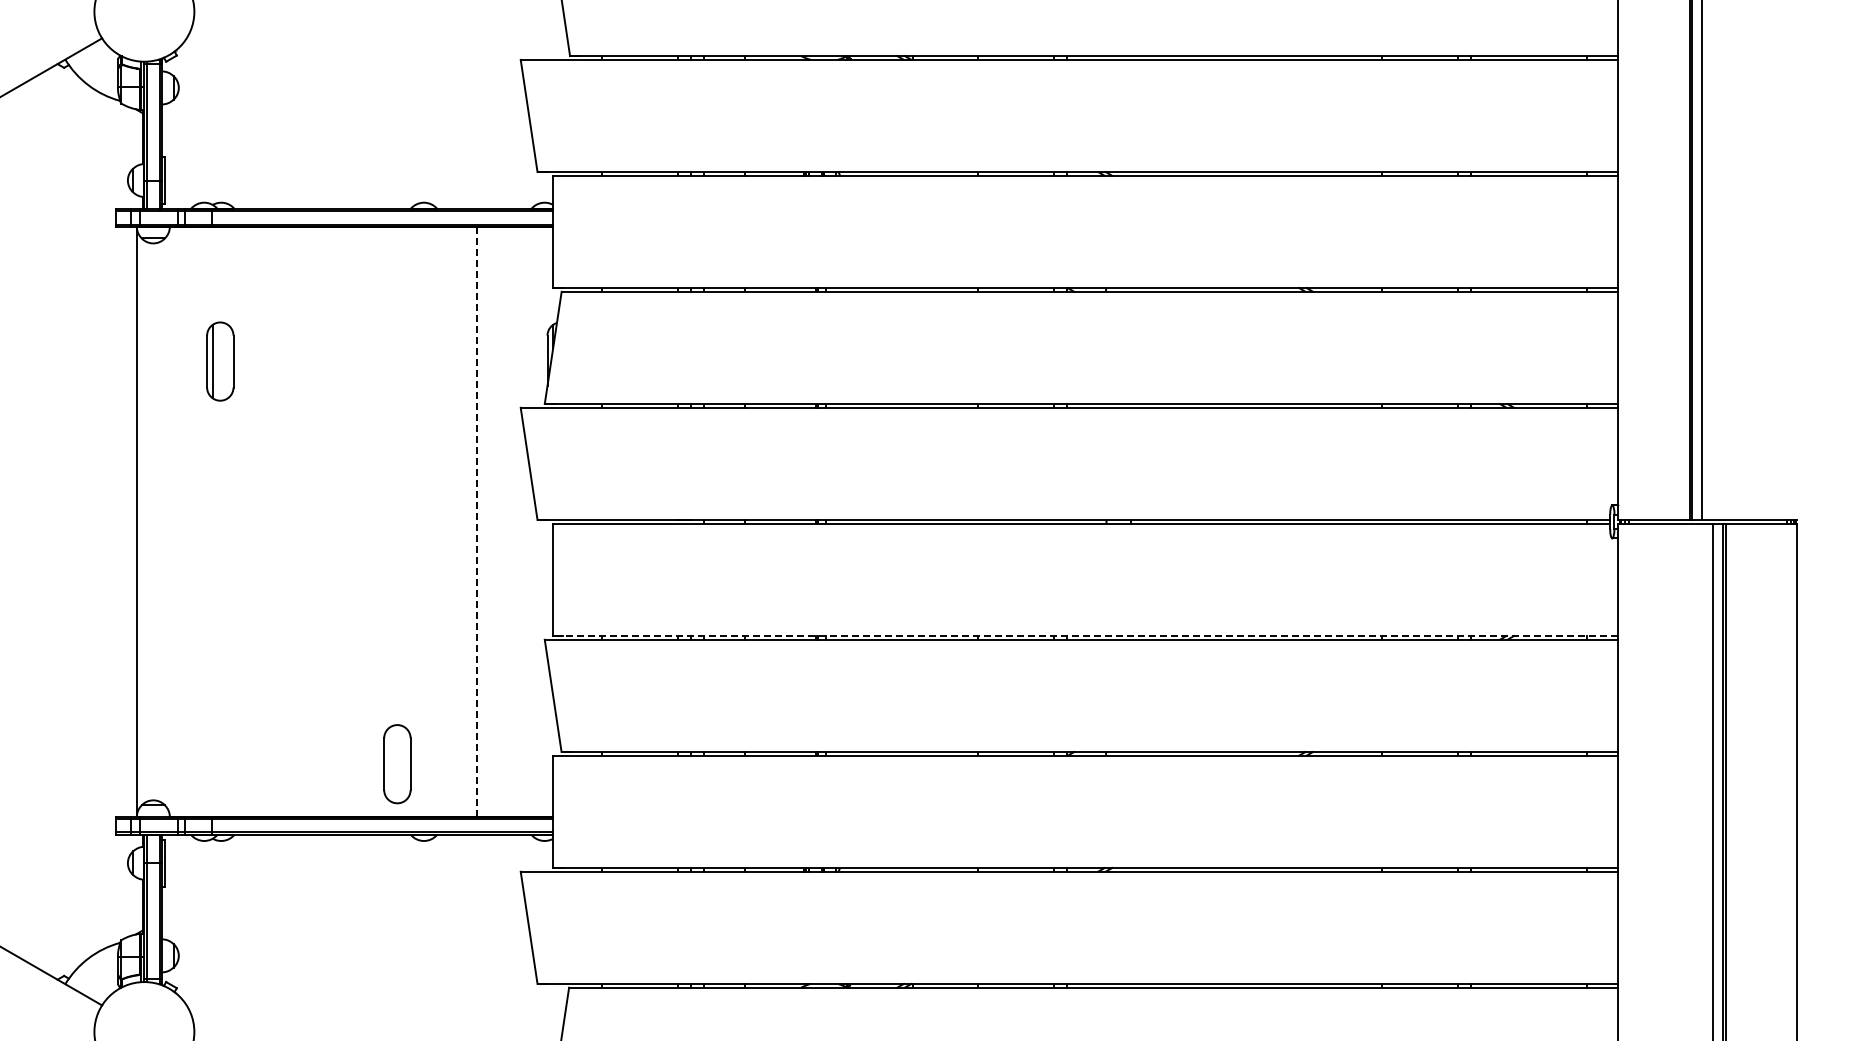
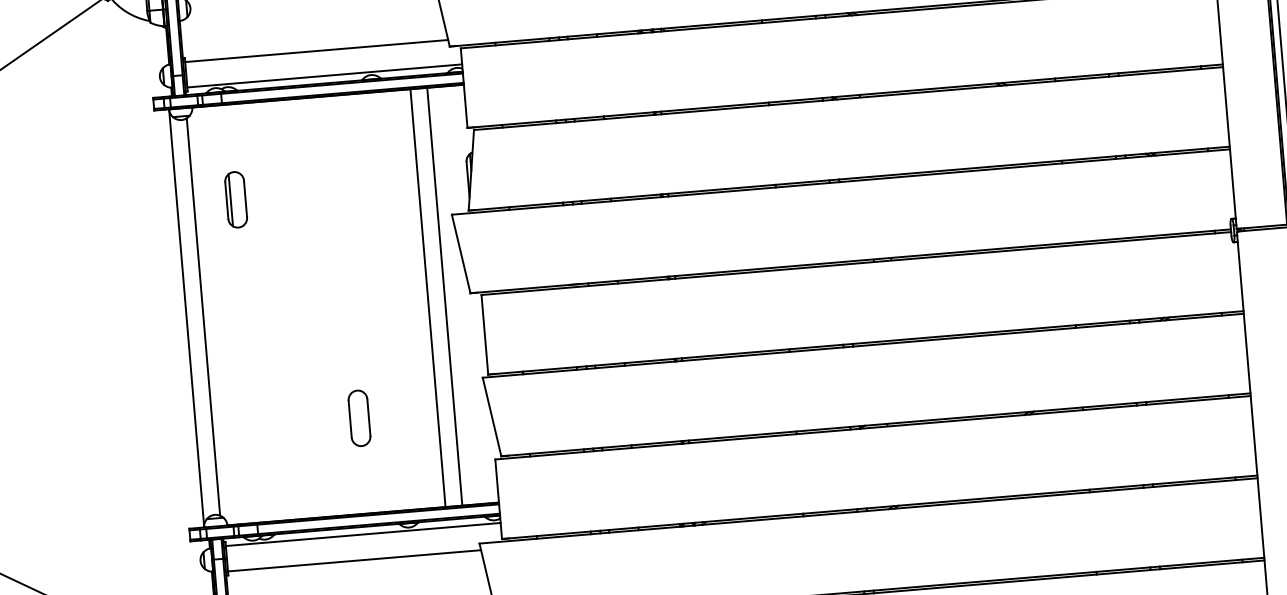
line: (350, 162) -> (316, 50), added
line: (358, 198) -> (324, 75), added
line: (160, 521) -> (203, 316), added
line: (477, 521) -> (428, 297), dashed -> solid
line: (501, 521) -> (445, 296), added
line: (1085, 635) -> (865, 342), dashed -> solid
part: (397, 764) -> (359, 418), moved
line: (358, 845) -> (362, 534), added
line: (343, 881) -> (354, 561), added

